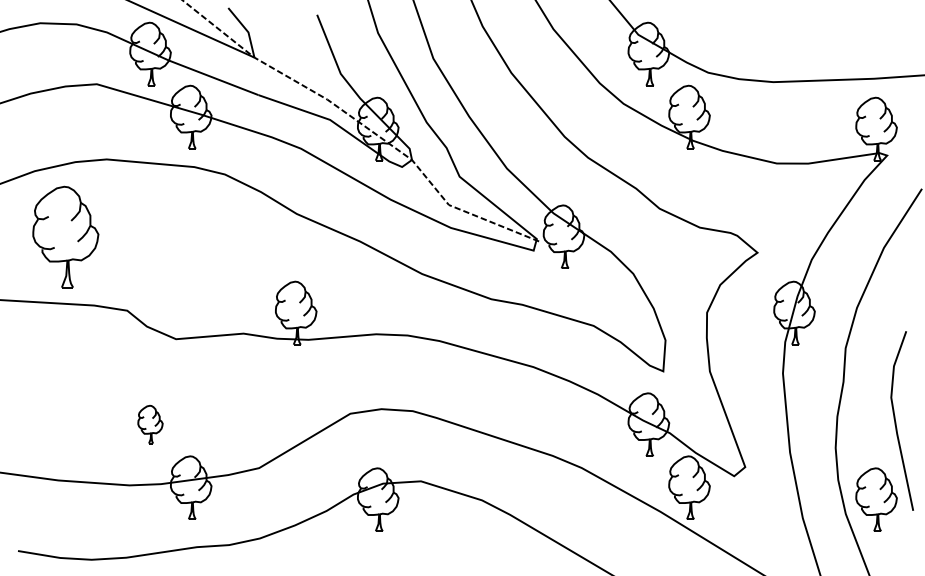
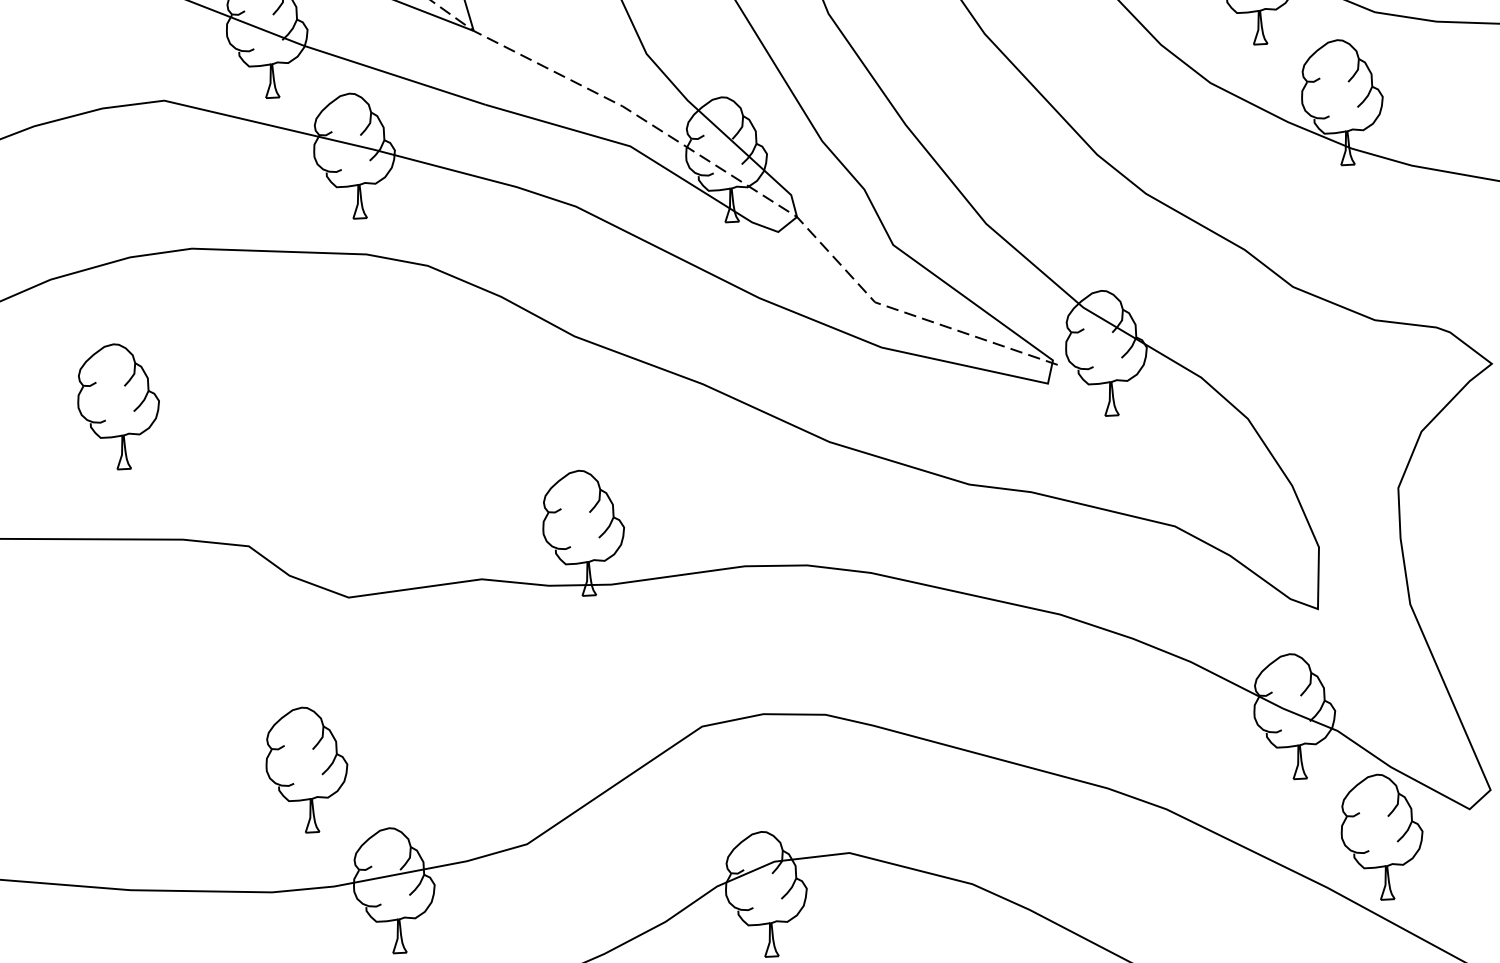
part: (65, 236) -> (118, 405), size x0.62
part: (150, 424) -> (307, 769), size x1.67

